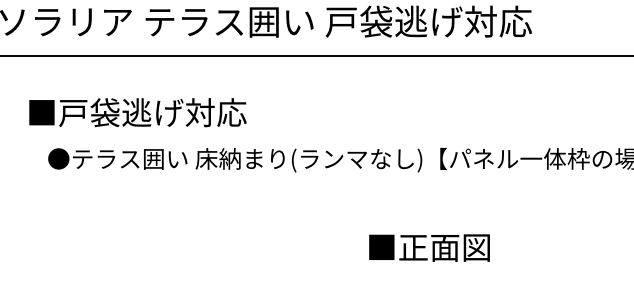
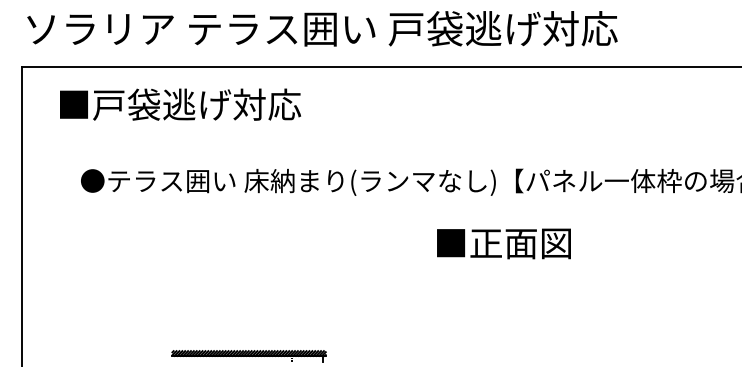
text: (137, 112) -> (180, 104), moved
text: (429, 247) -> (503, 243), moved

